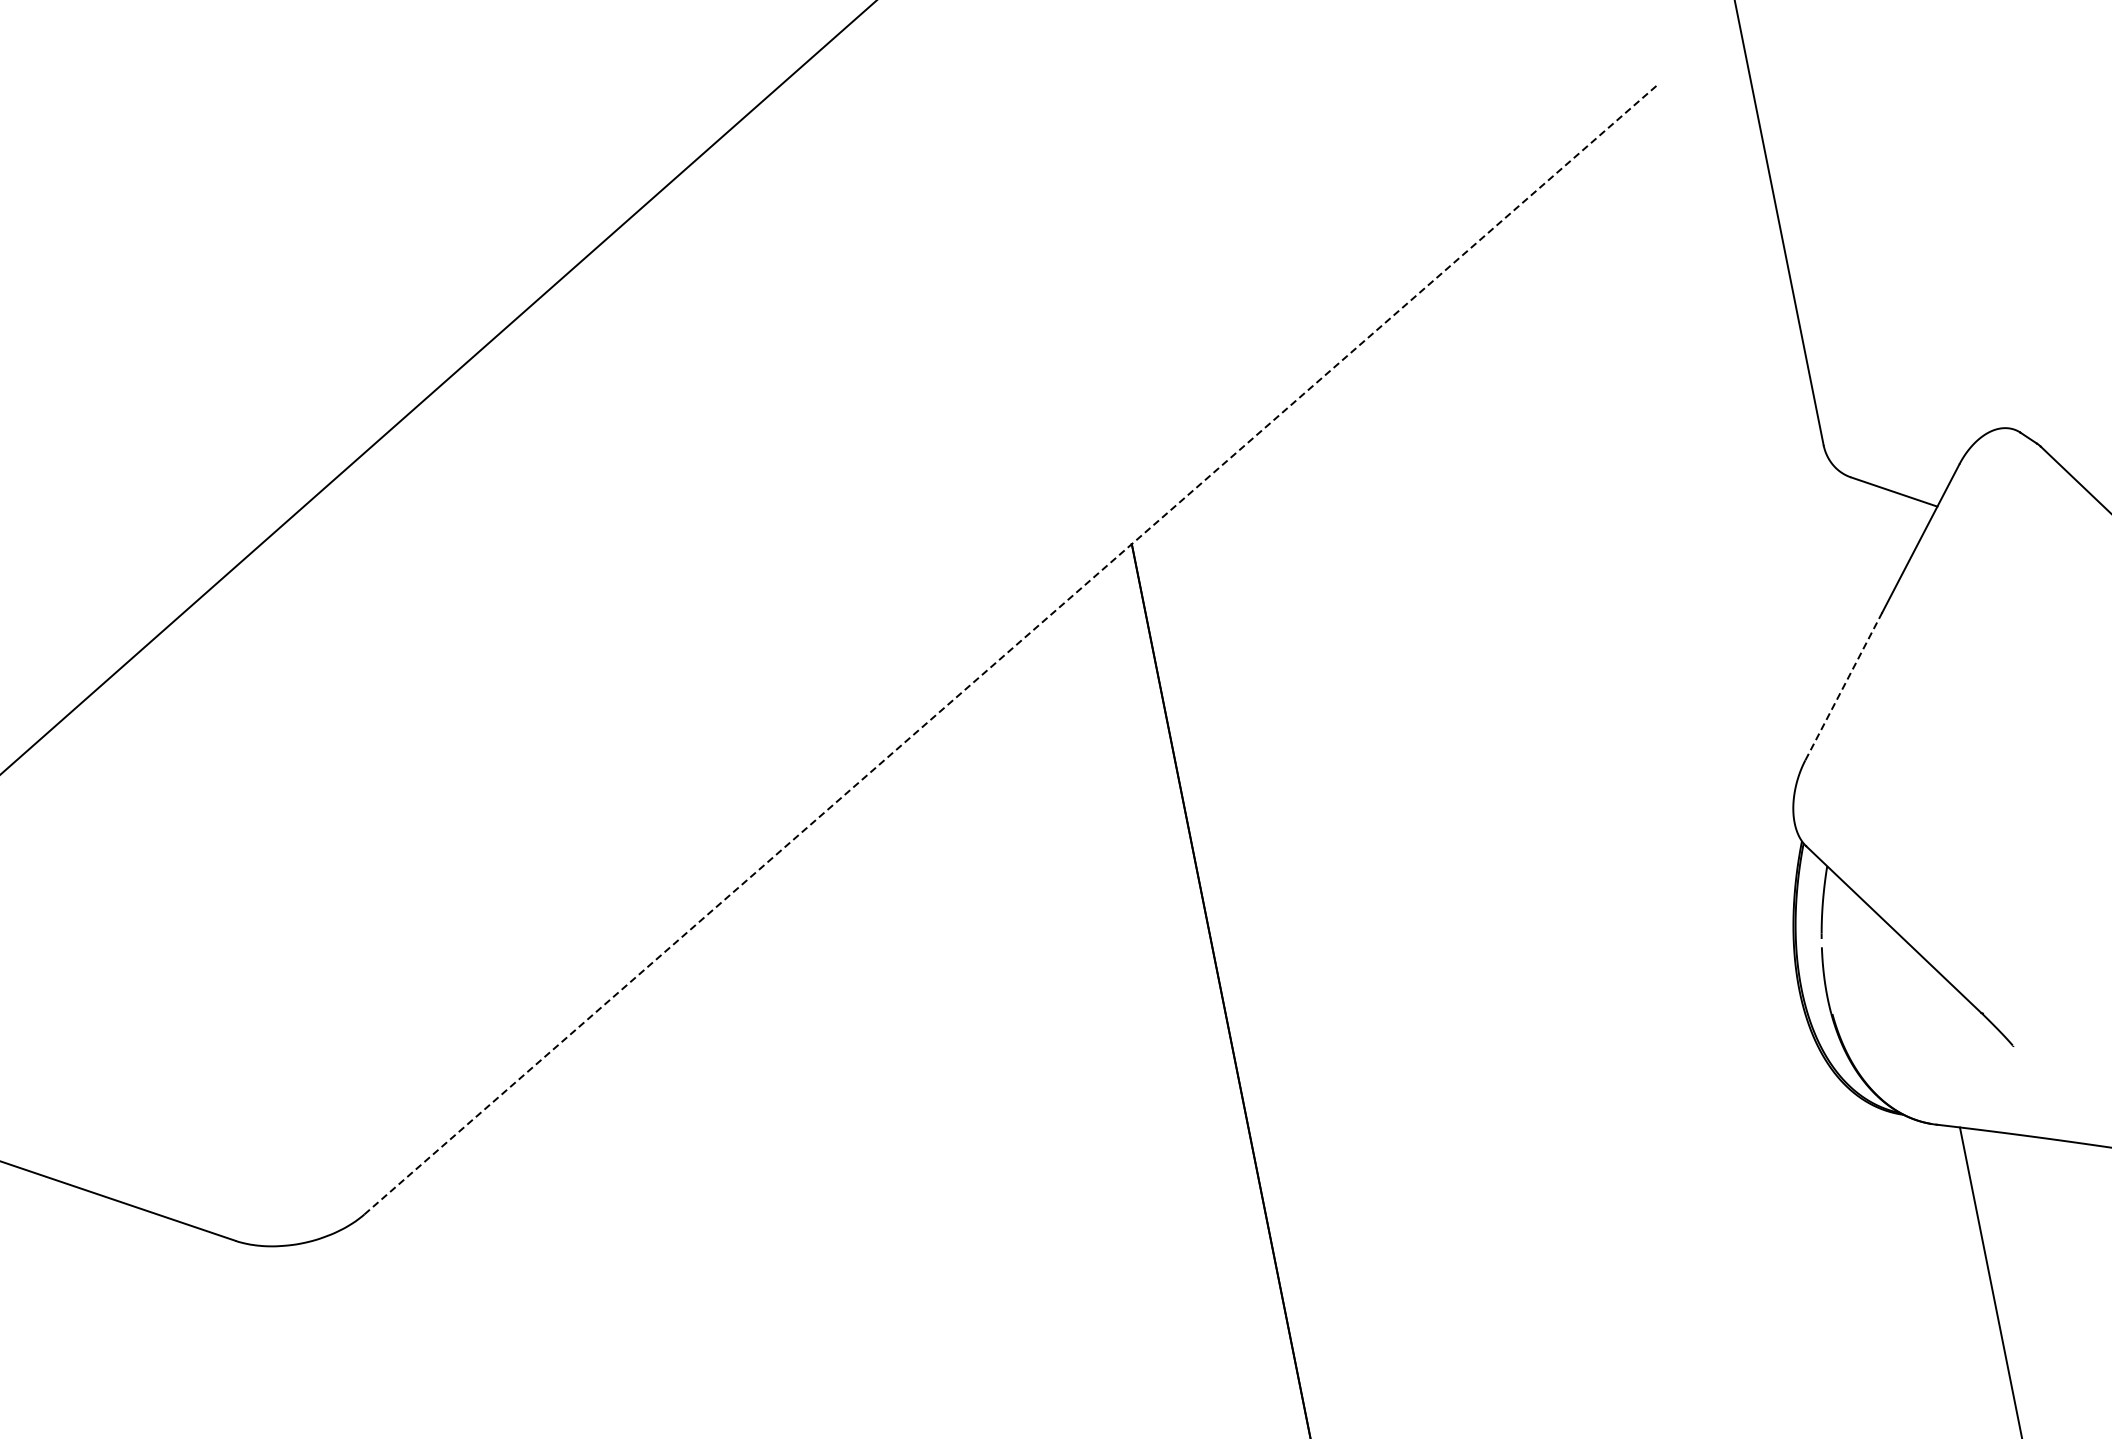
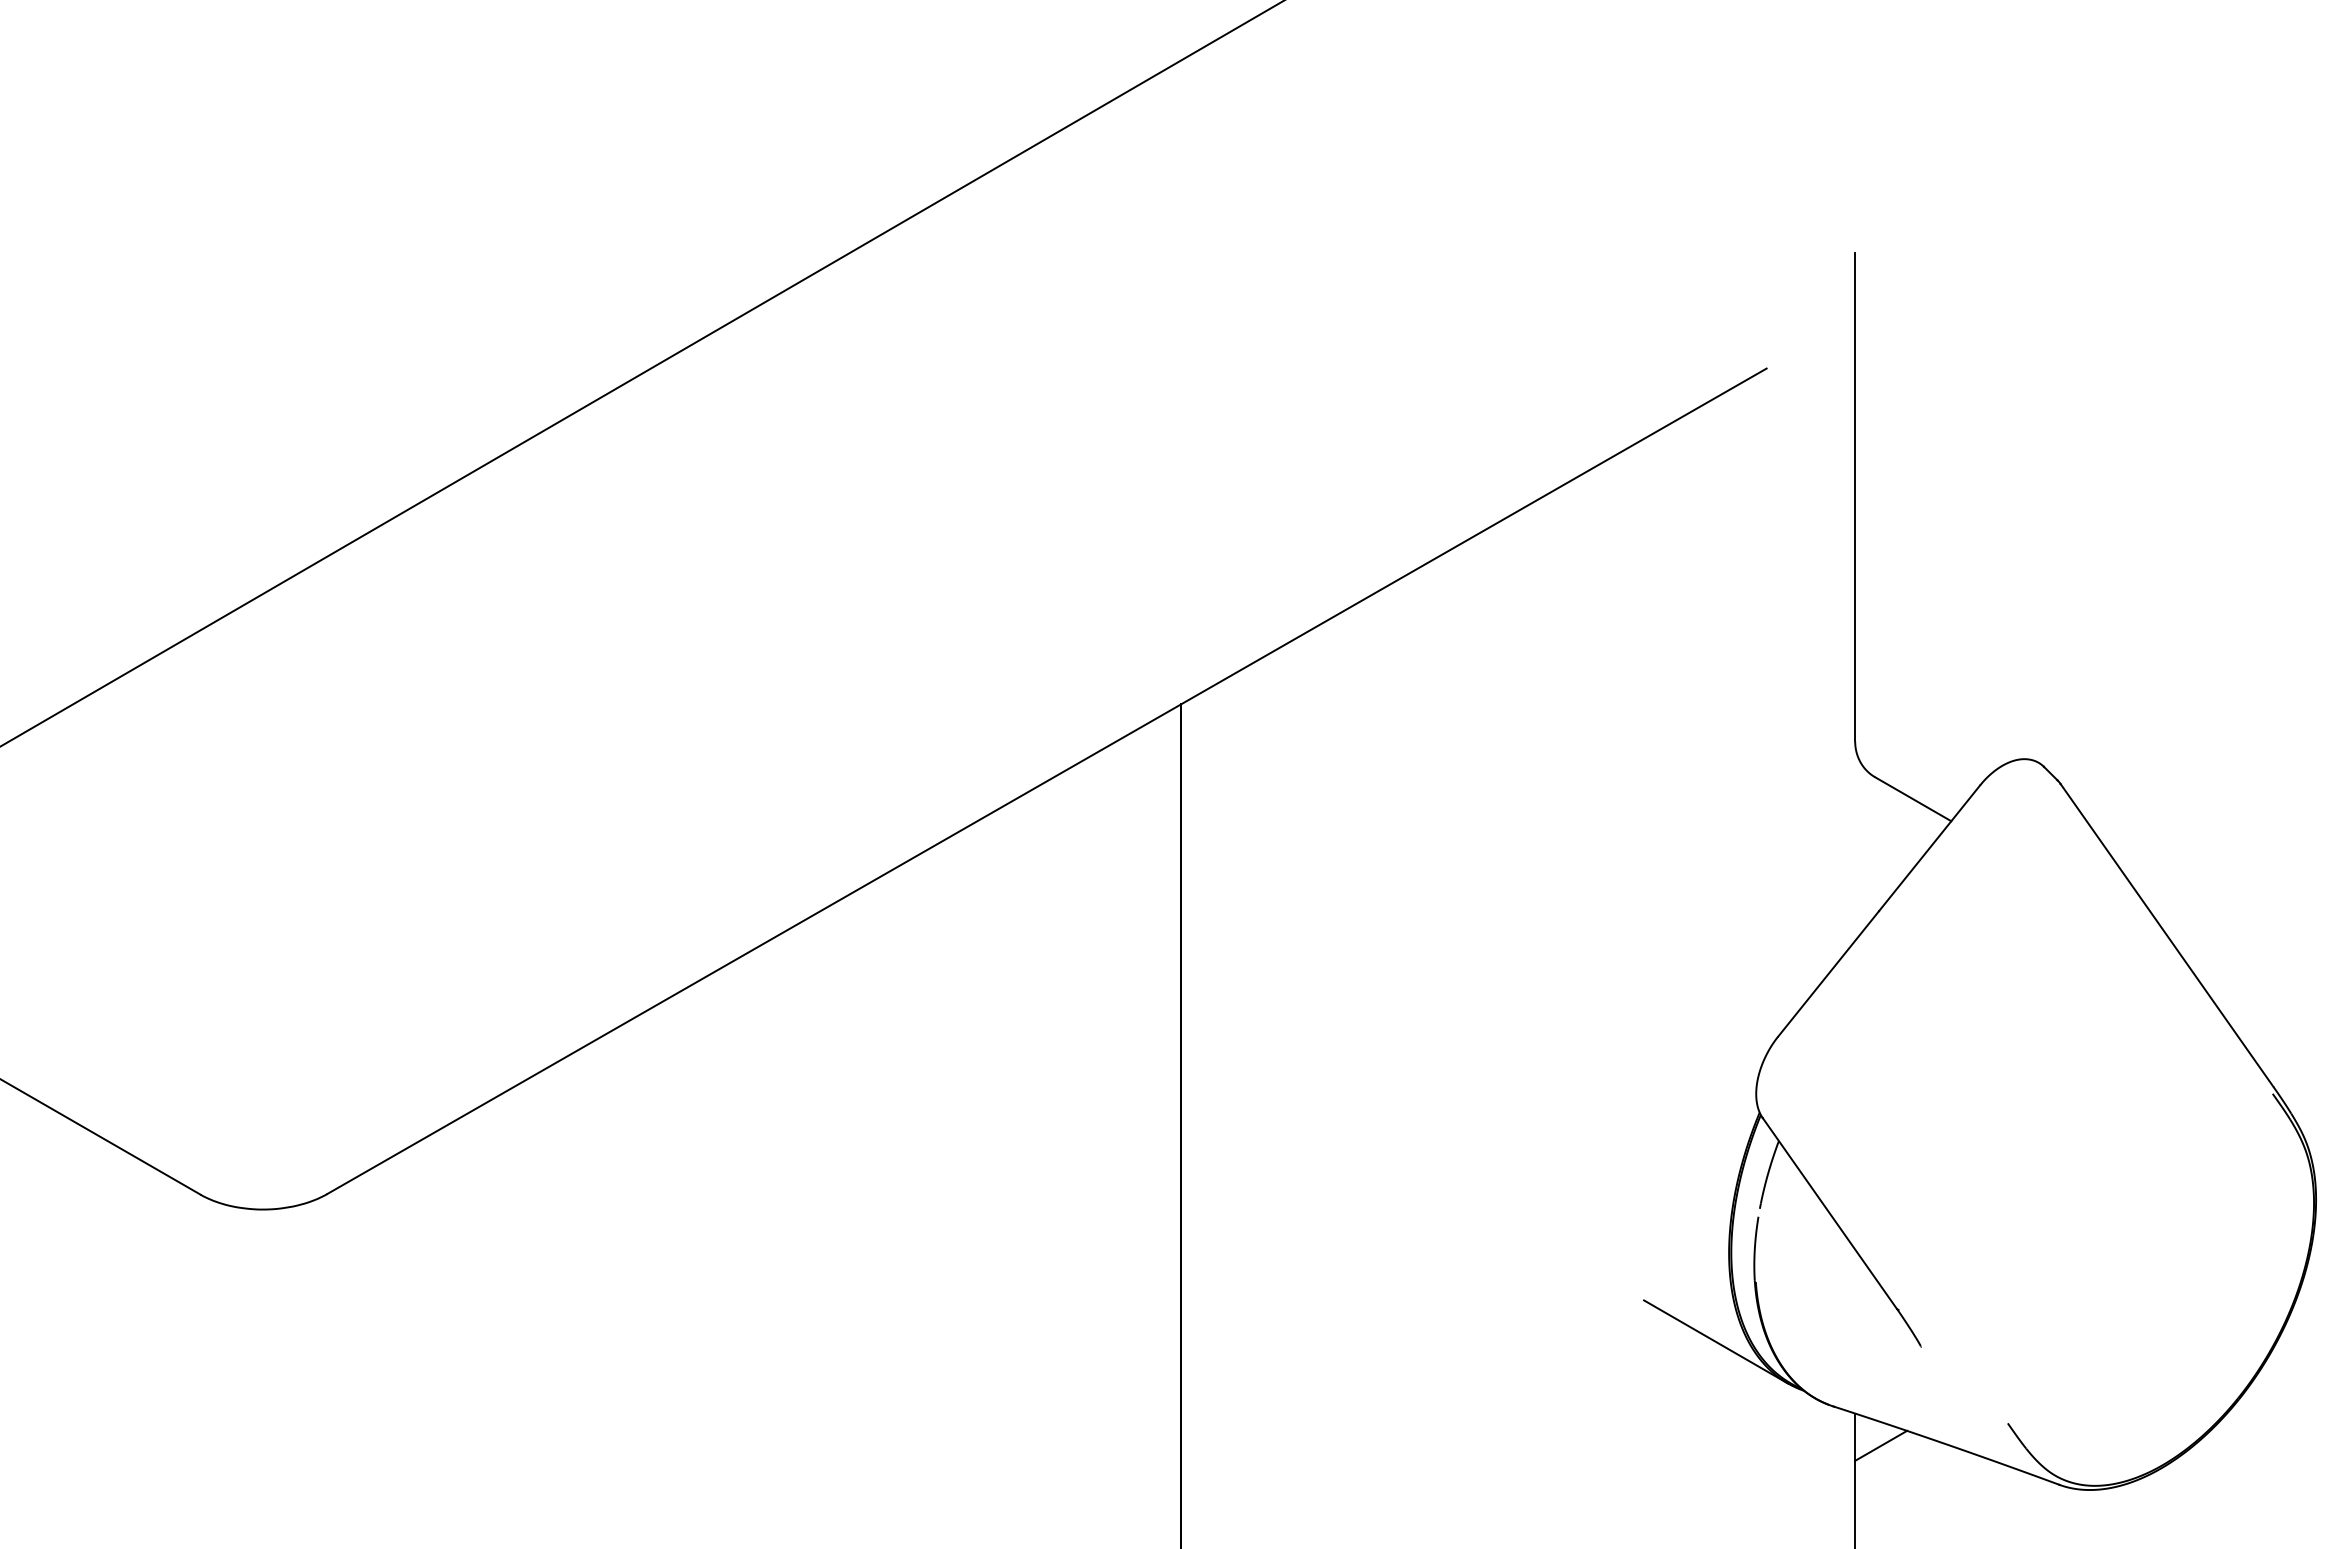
line: (1011, 649) -> (1047, 781), dashed -> solid
line: (1843, 686) -> (1828, 973), dashed -> solid
line: (1803, 1082) -> (1715, 1341), added
line: (1993, 1154) -> (1881, 1445), added

